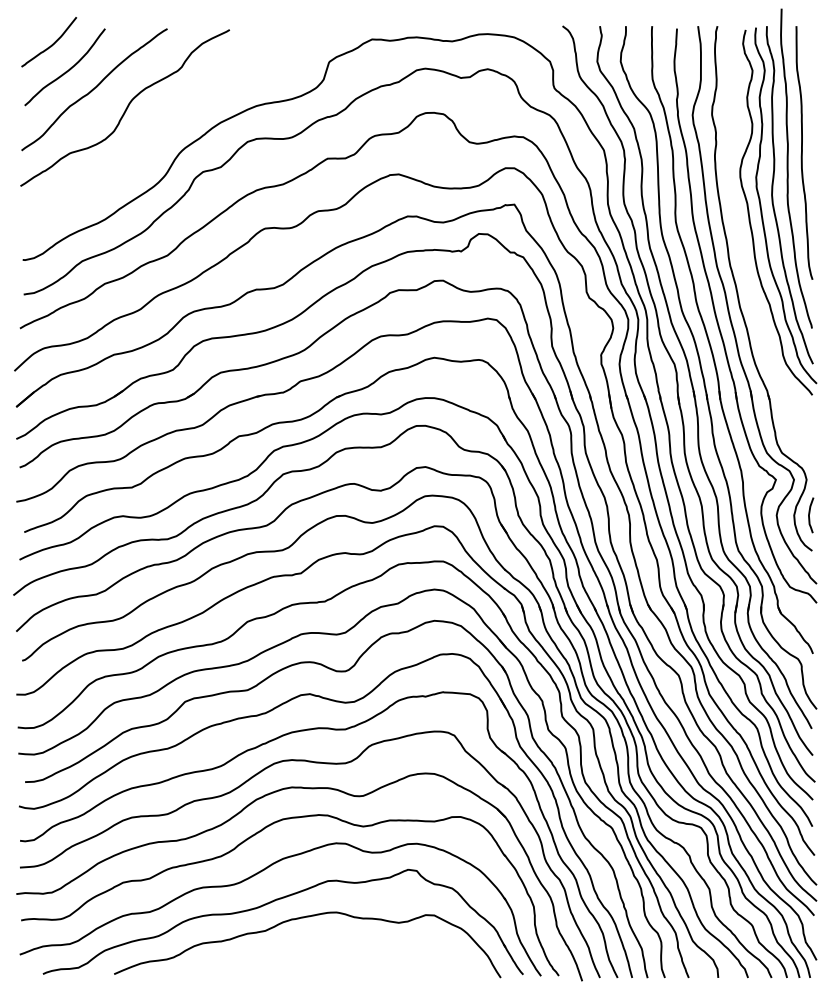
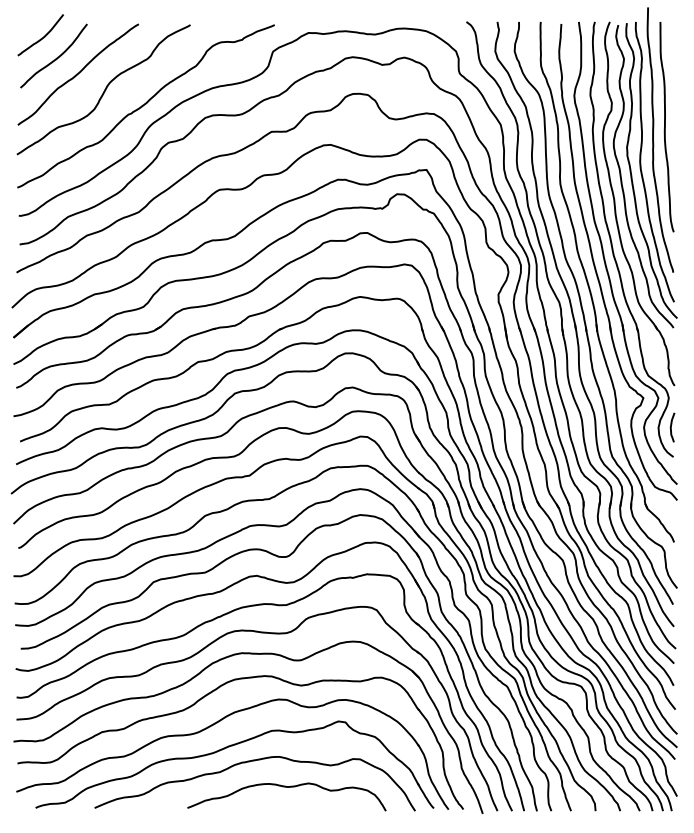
curve: (175, 126) -> (145, 105), added
part: (742, 245) -> (615, 203), added
curve: (346, 949) -> (287, 787), added

